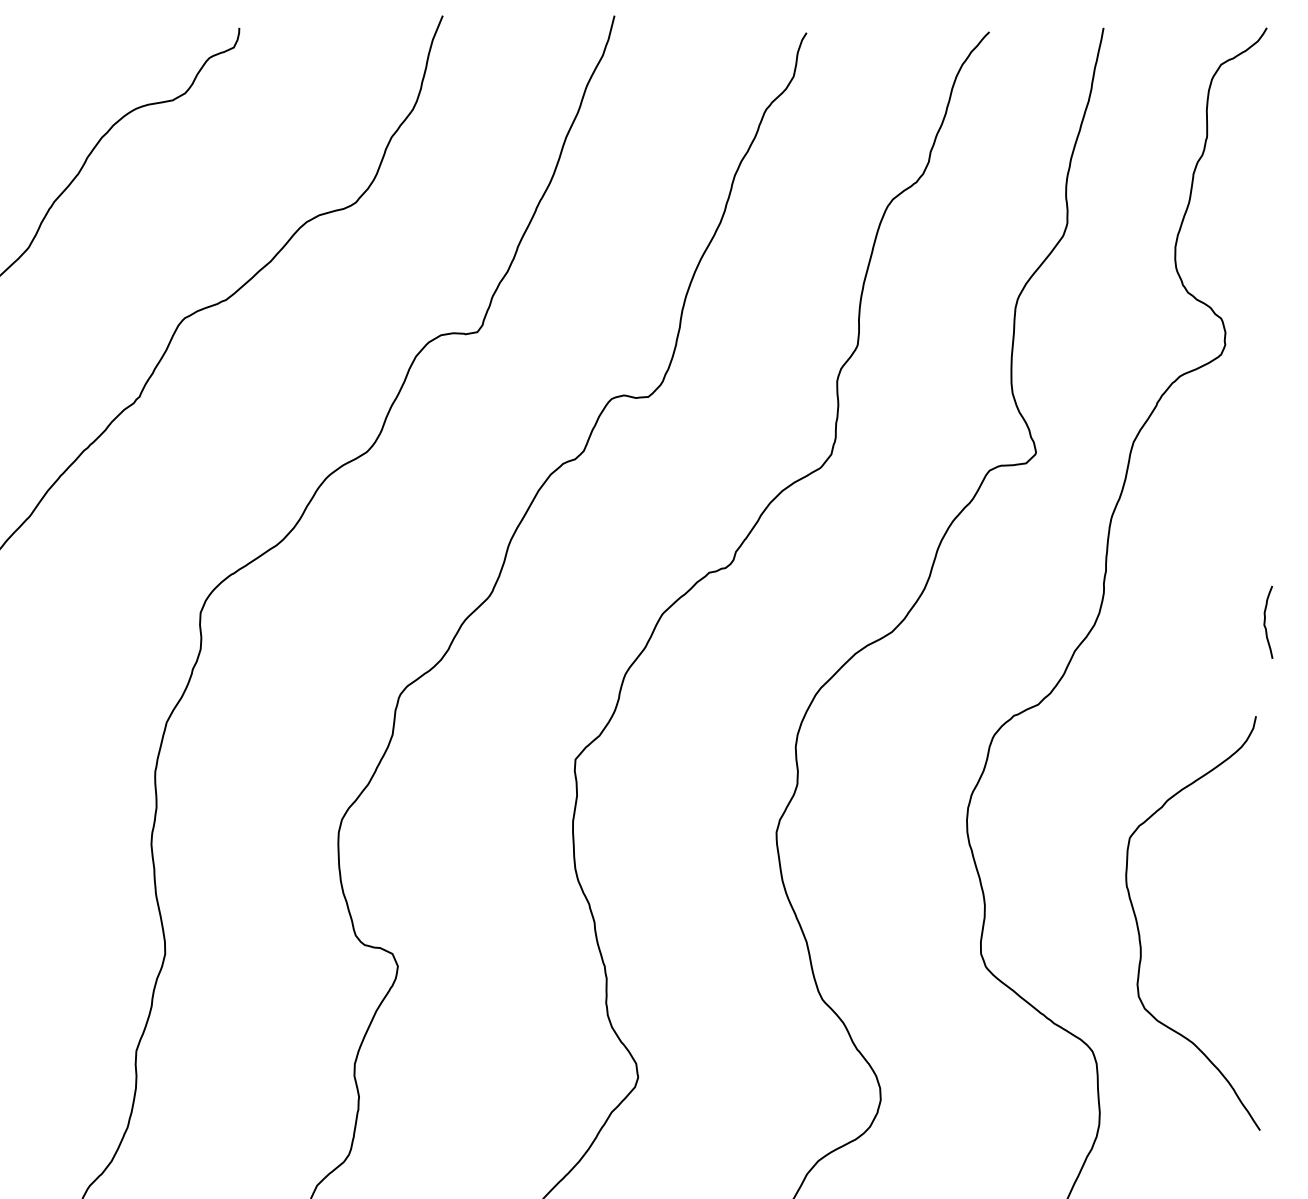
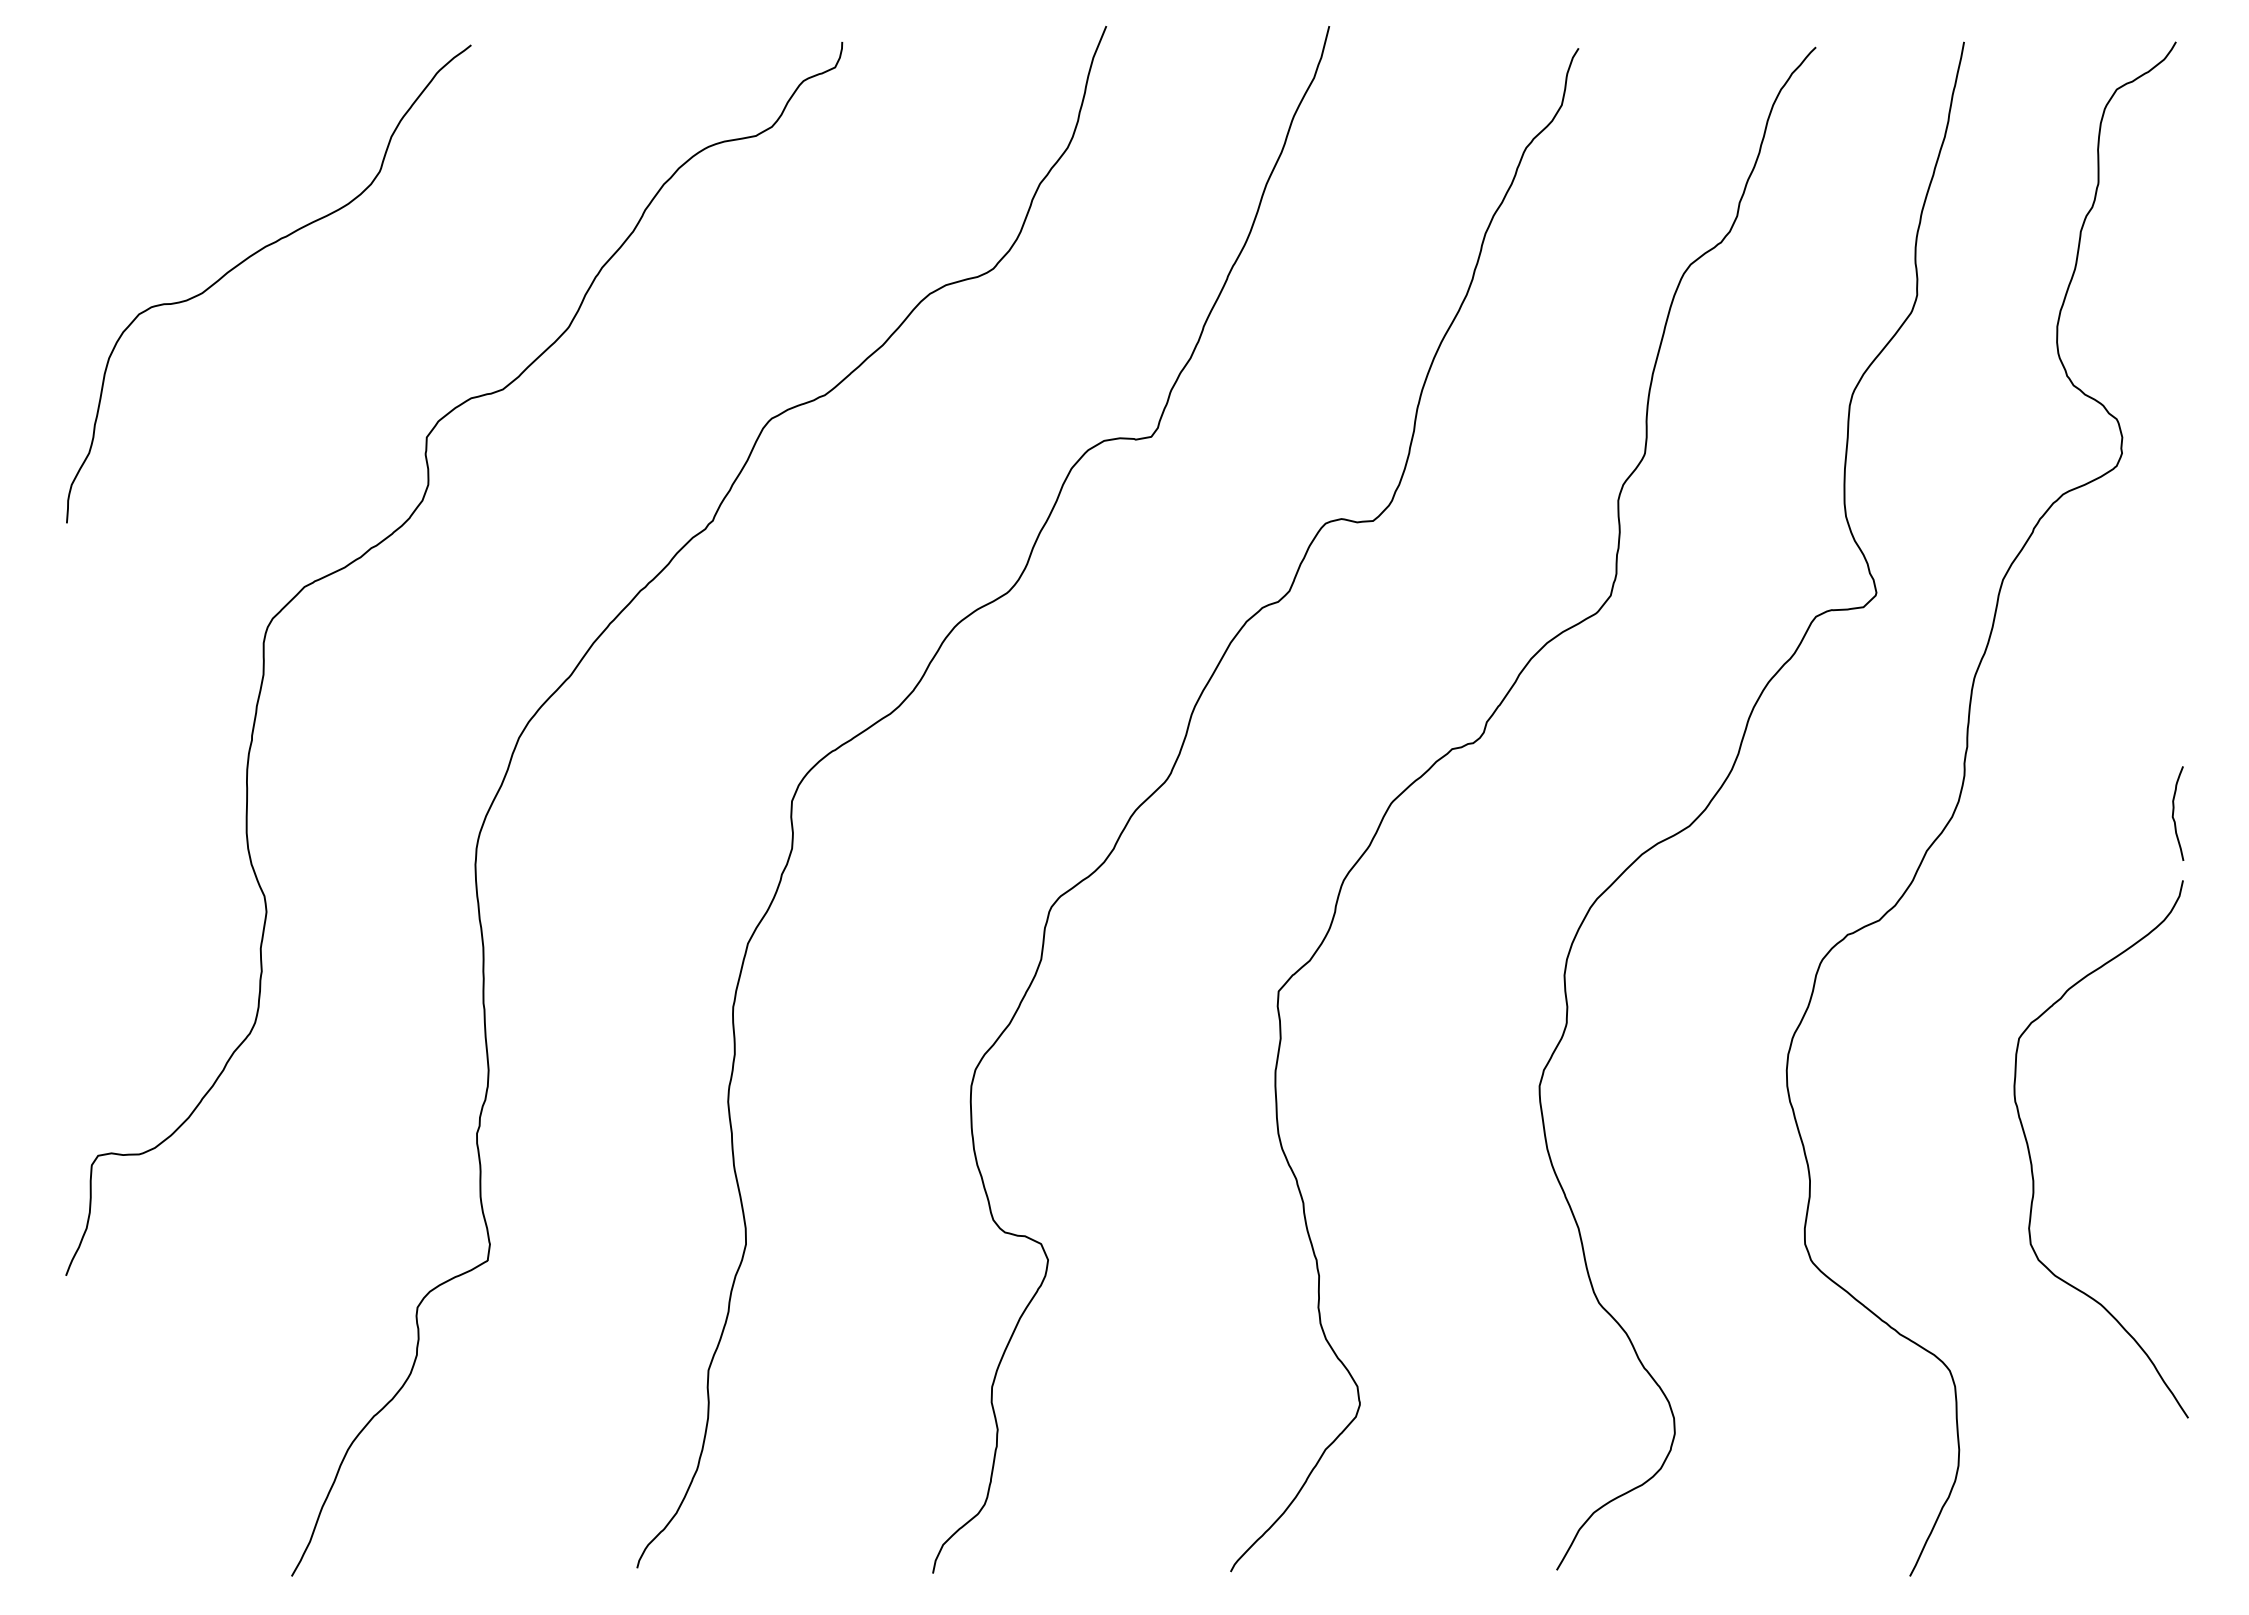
curve: (1140, 934) -> (2032, 1163), moved

